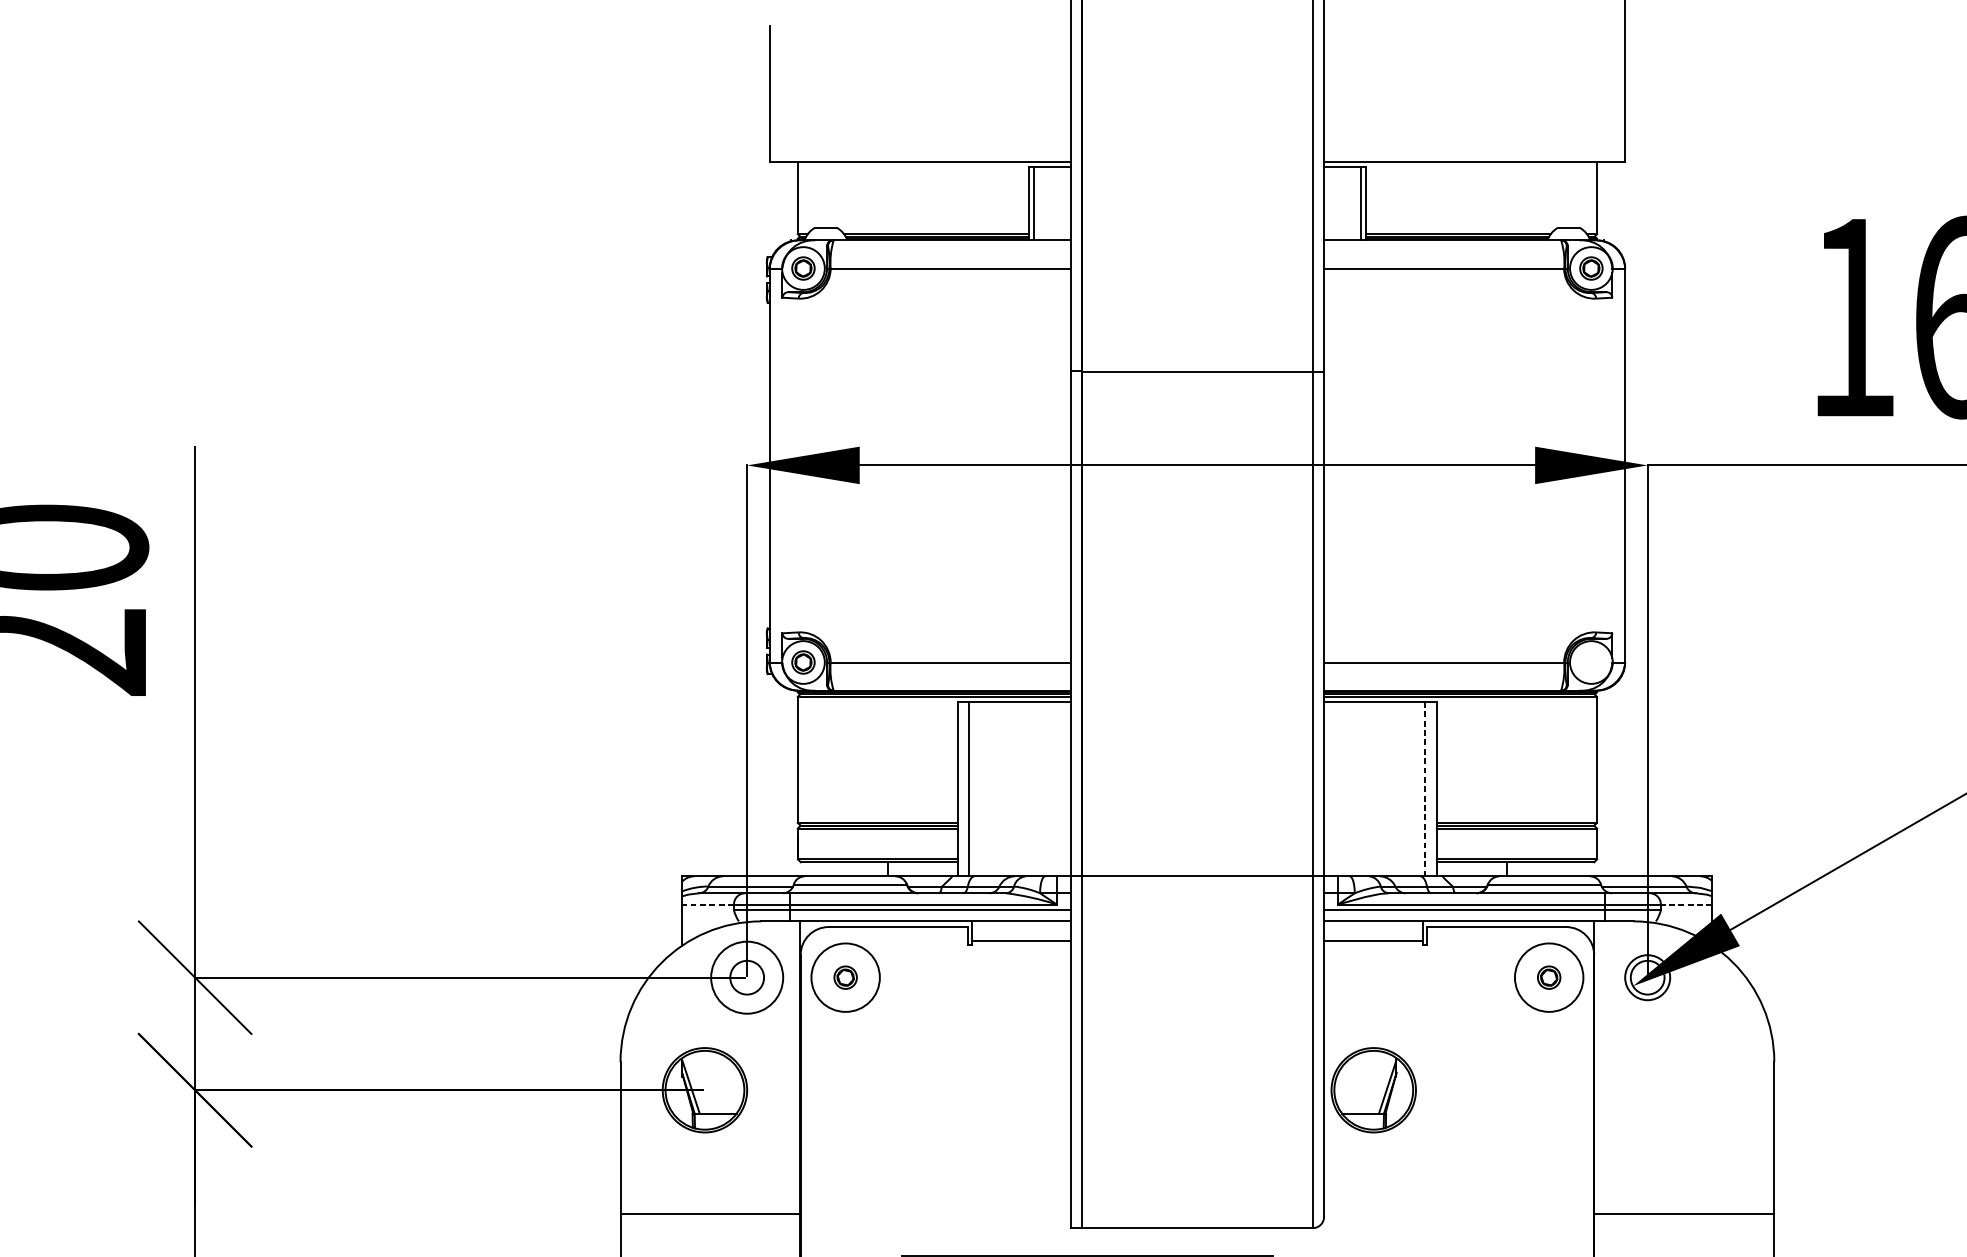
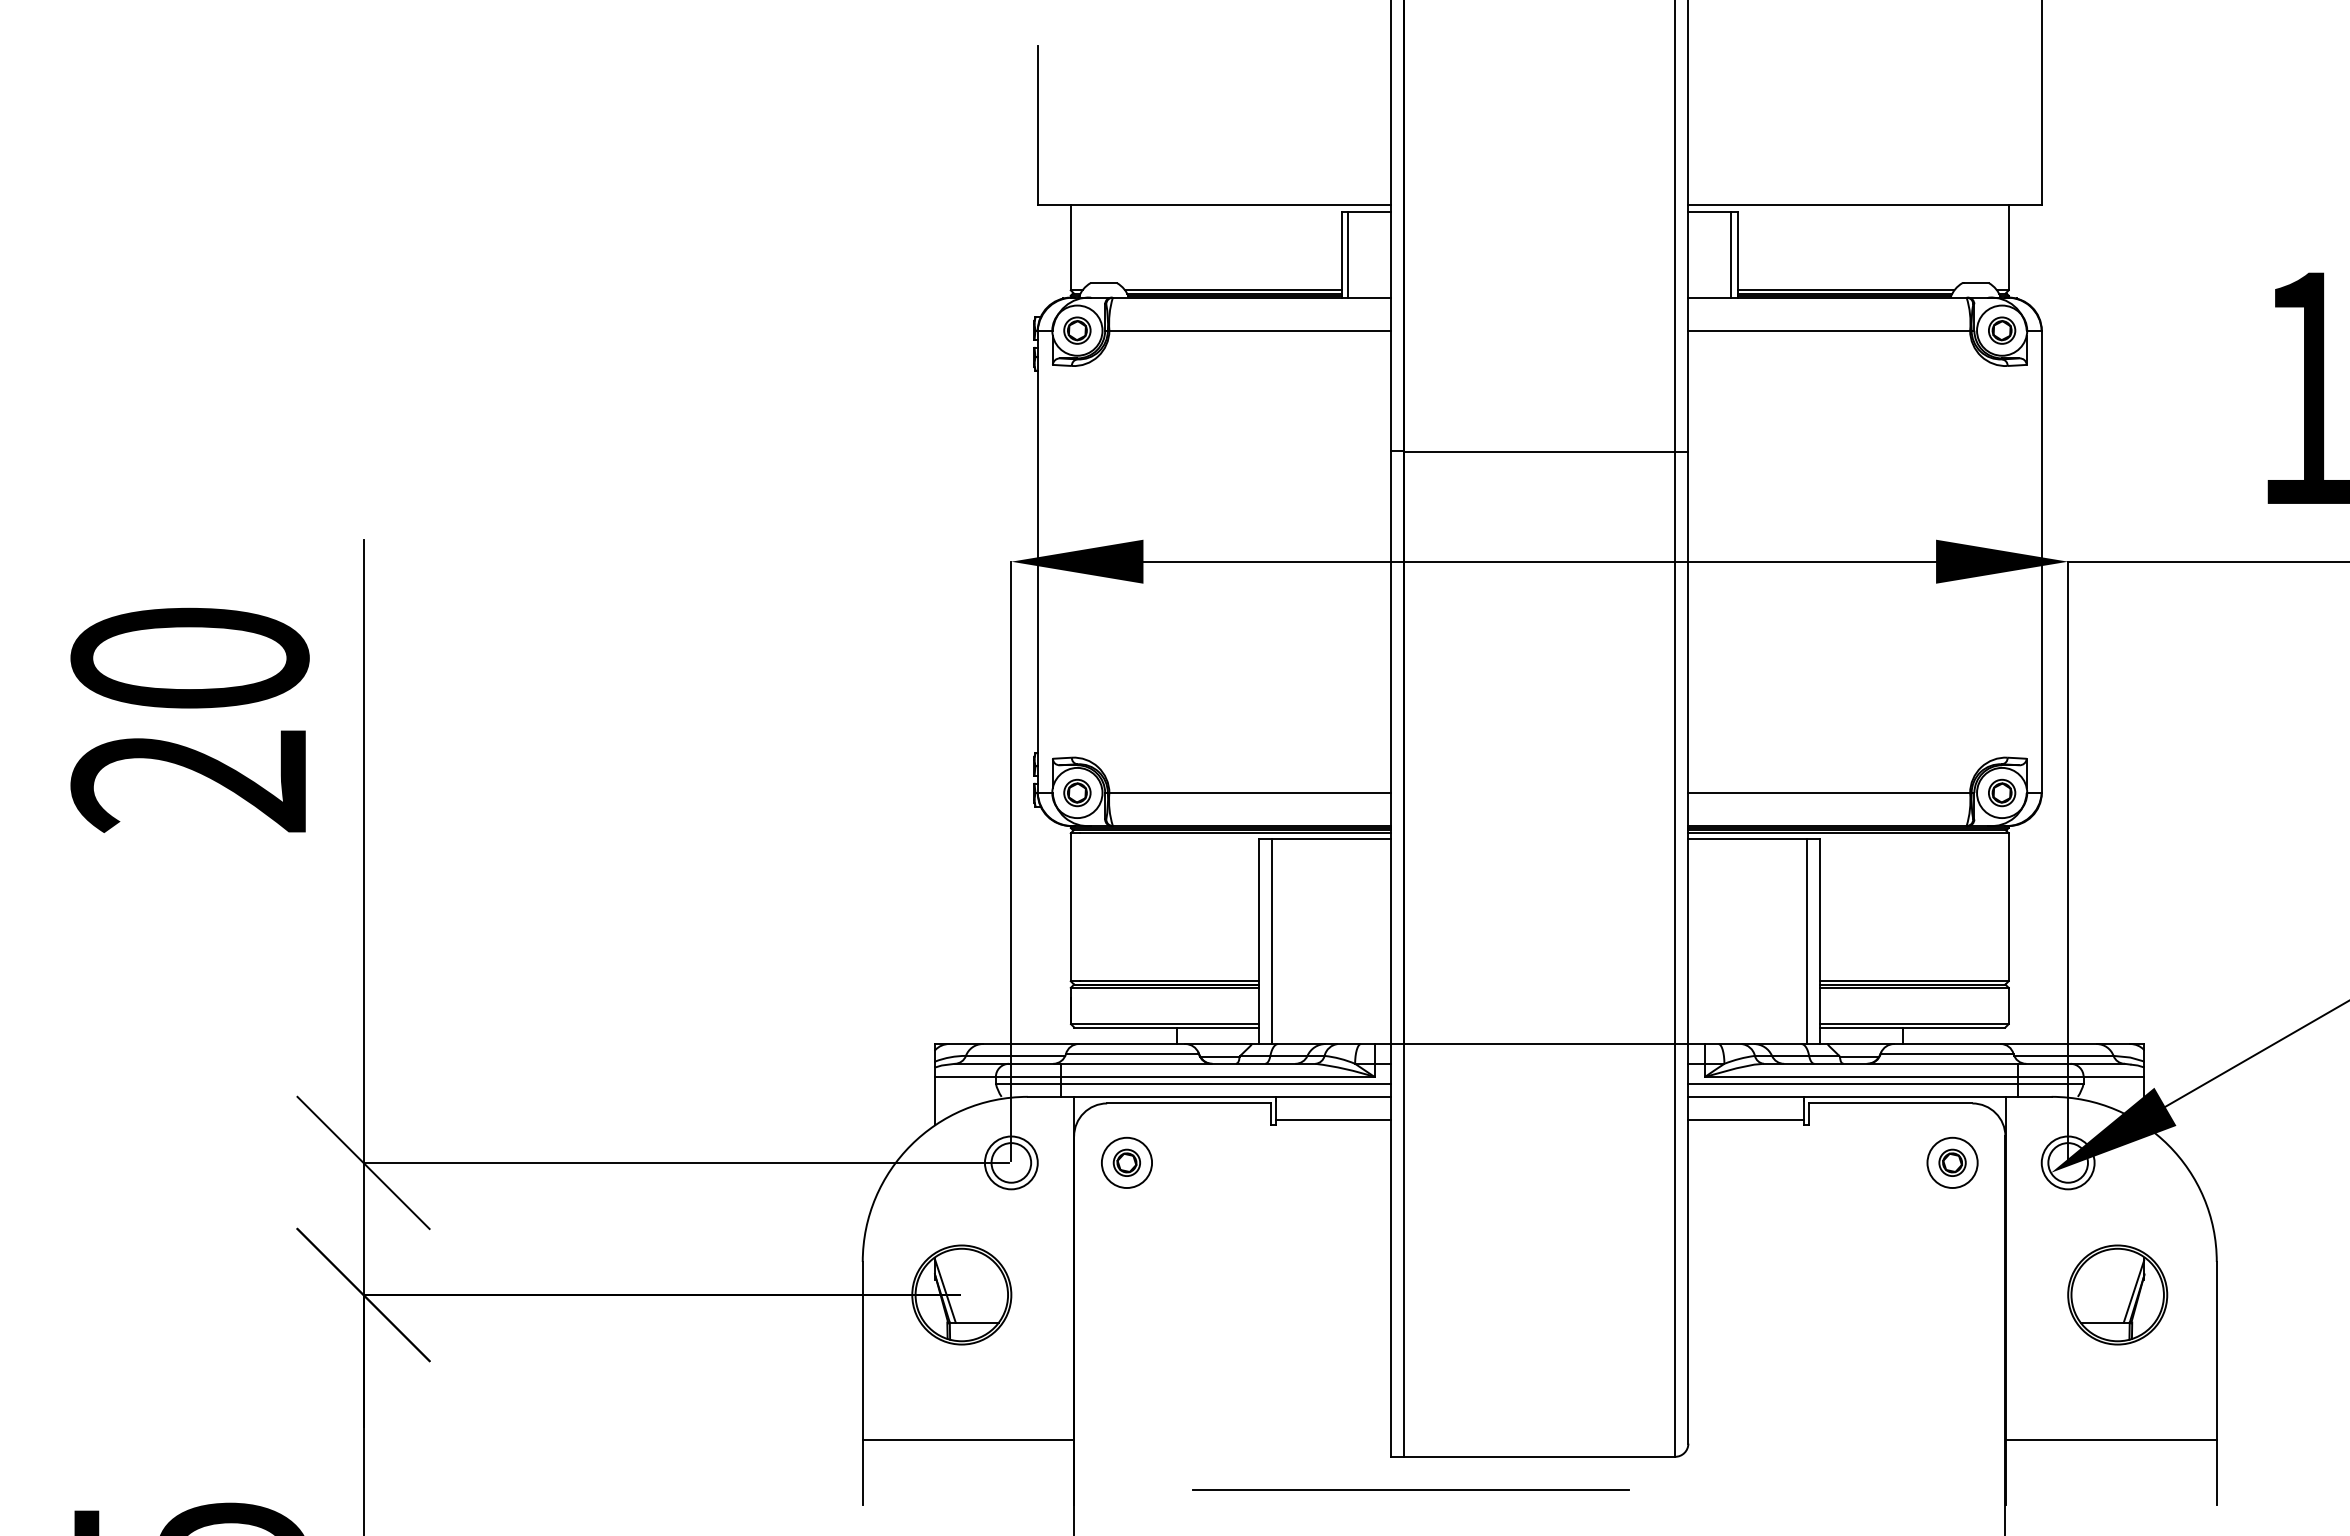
part: (1591, 662) -> (2002, 792), added
line: (1425, 789) -> (1807, 942), dashed -> solid
line: (708, 904) -> (965, 1077), dashed -> solid
line: (1686, 904) -> (2113, 1077), dashed -> solid
circle: (746, 977) -> (1010, 1162), size x0.62
circle: (845, 977) -> (1126, 1162), size x0.62
circle: (1549, 977) -> (1952, 1162), size x0.62
part: (1373, 1089) -> (2117, 1294), moved

